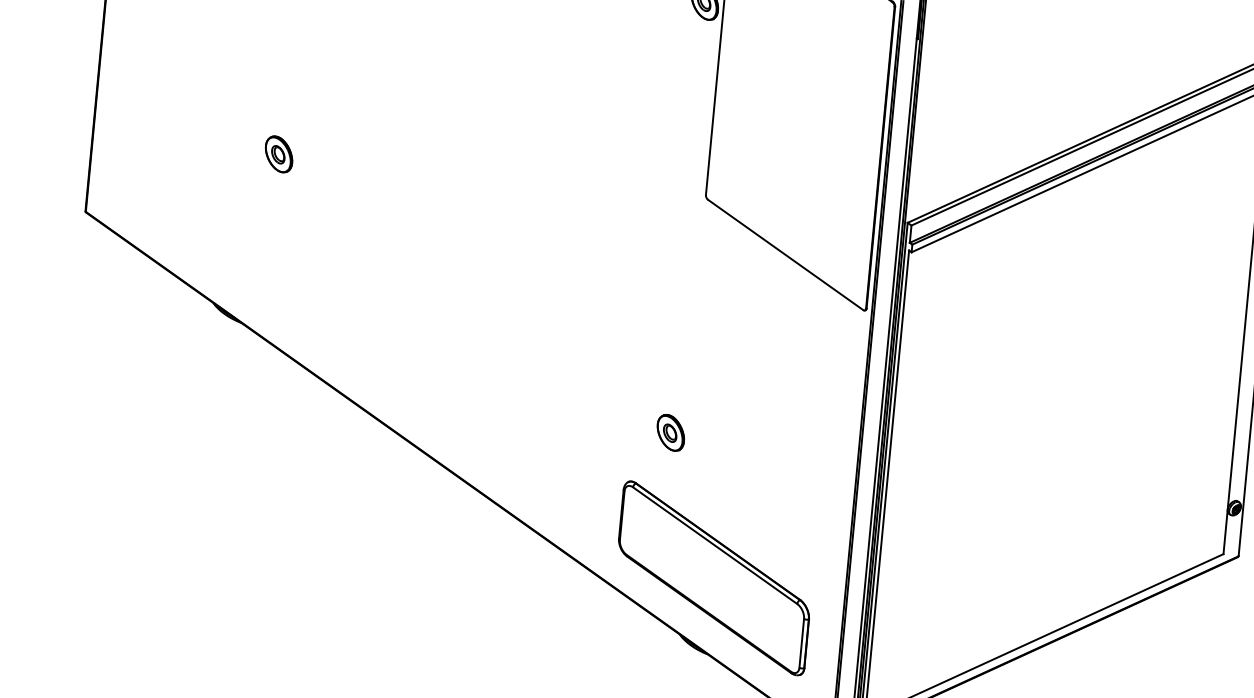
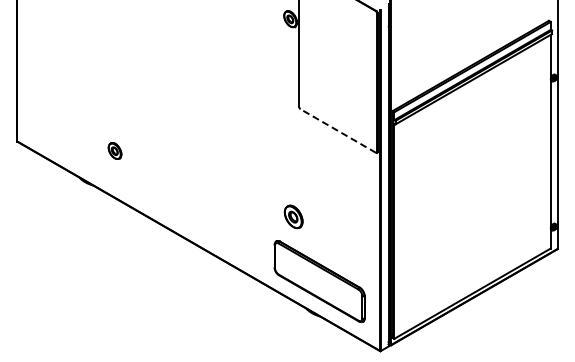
part: (278, 153) -> (114, 150), moved
line: (786, 256) -> (338, 131), solid -> dashed
part: (670, 433) -> (293, 217), size x1.4

